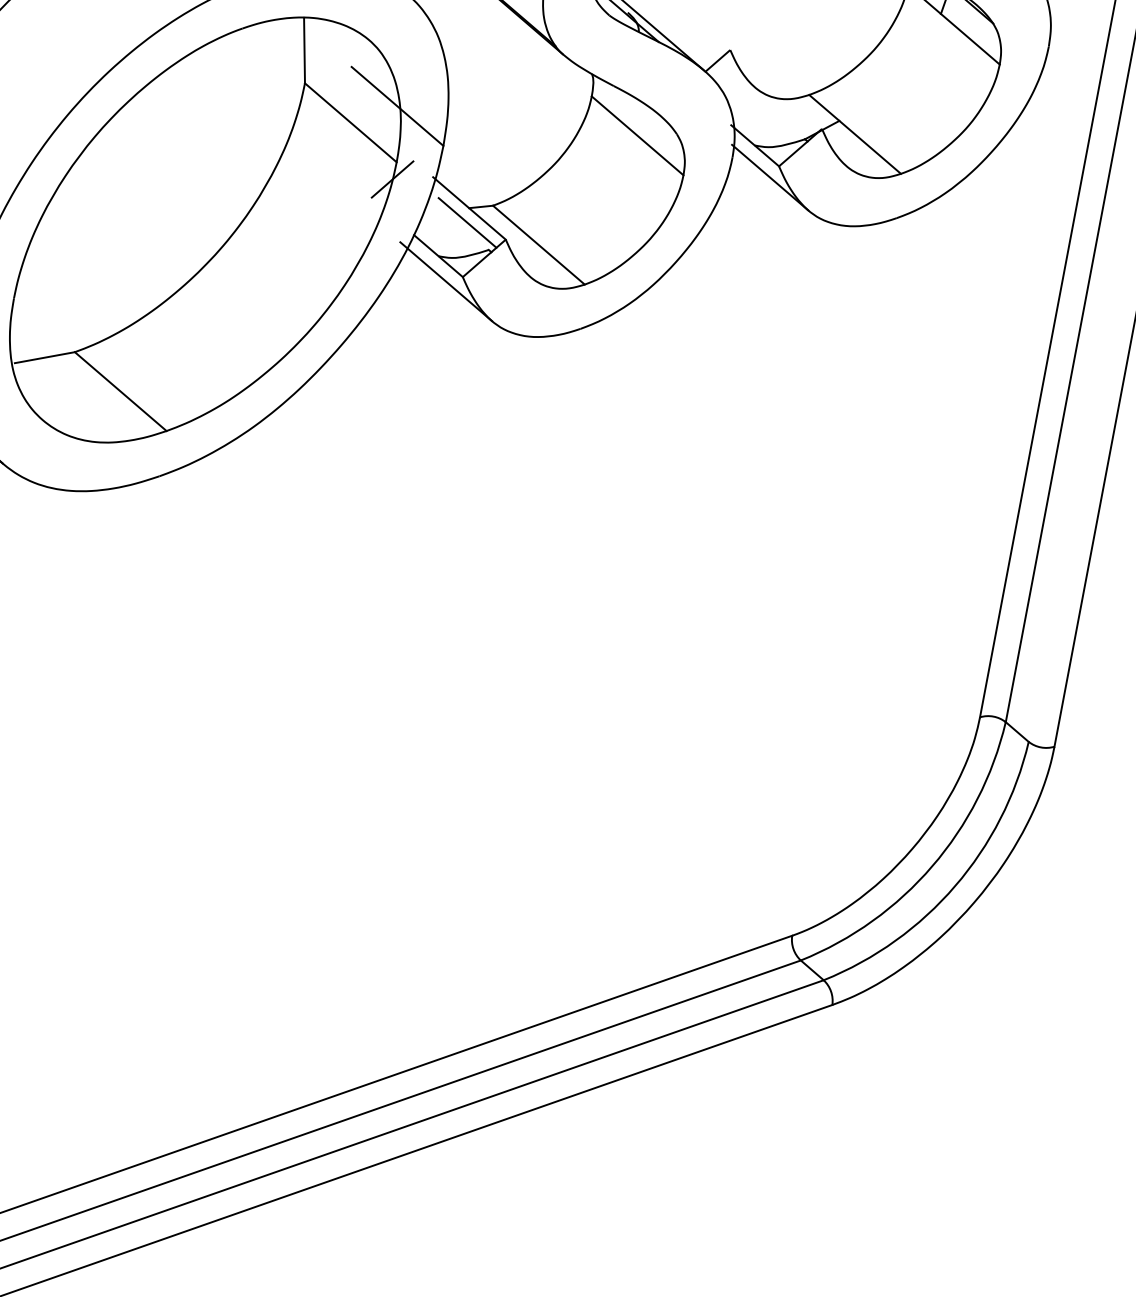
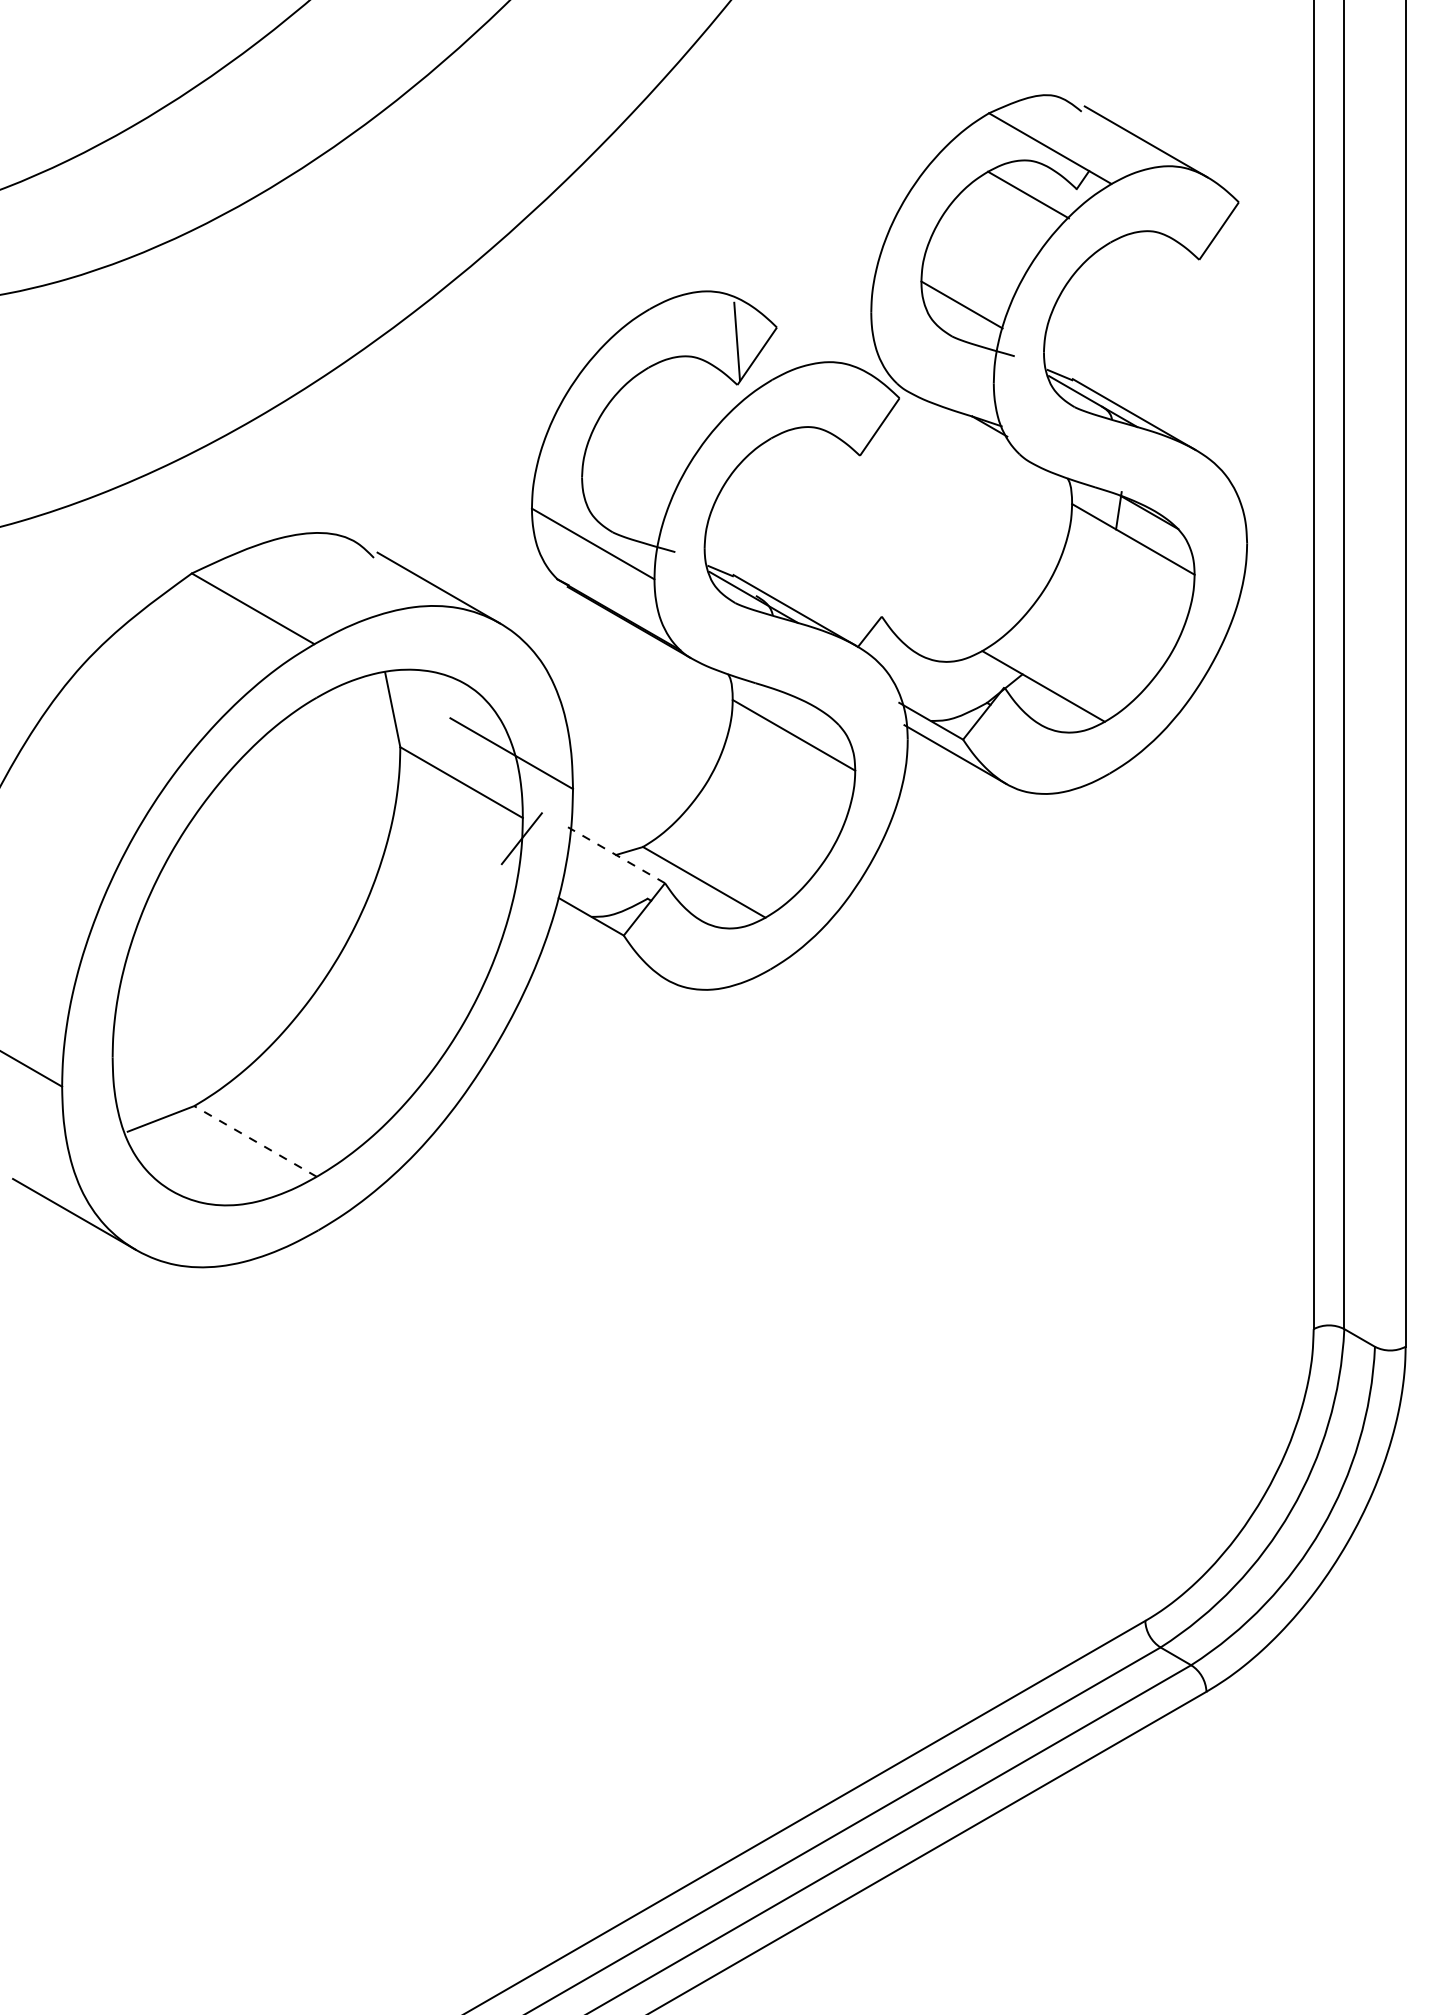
line: (469, 208) -> (616, 855), solid -> dashed
line: (467, 223) -> (617, 872), removed
line: (446, 281) -> (605, 944), removed
line: (120, 391) -> (255, 1141), solid -> dashed

